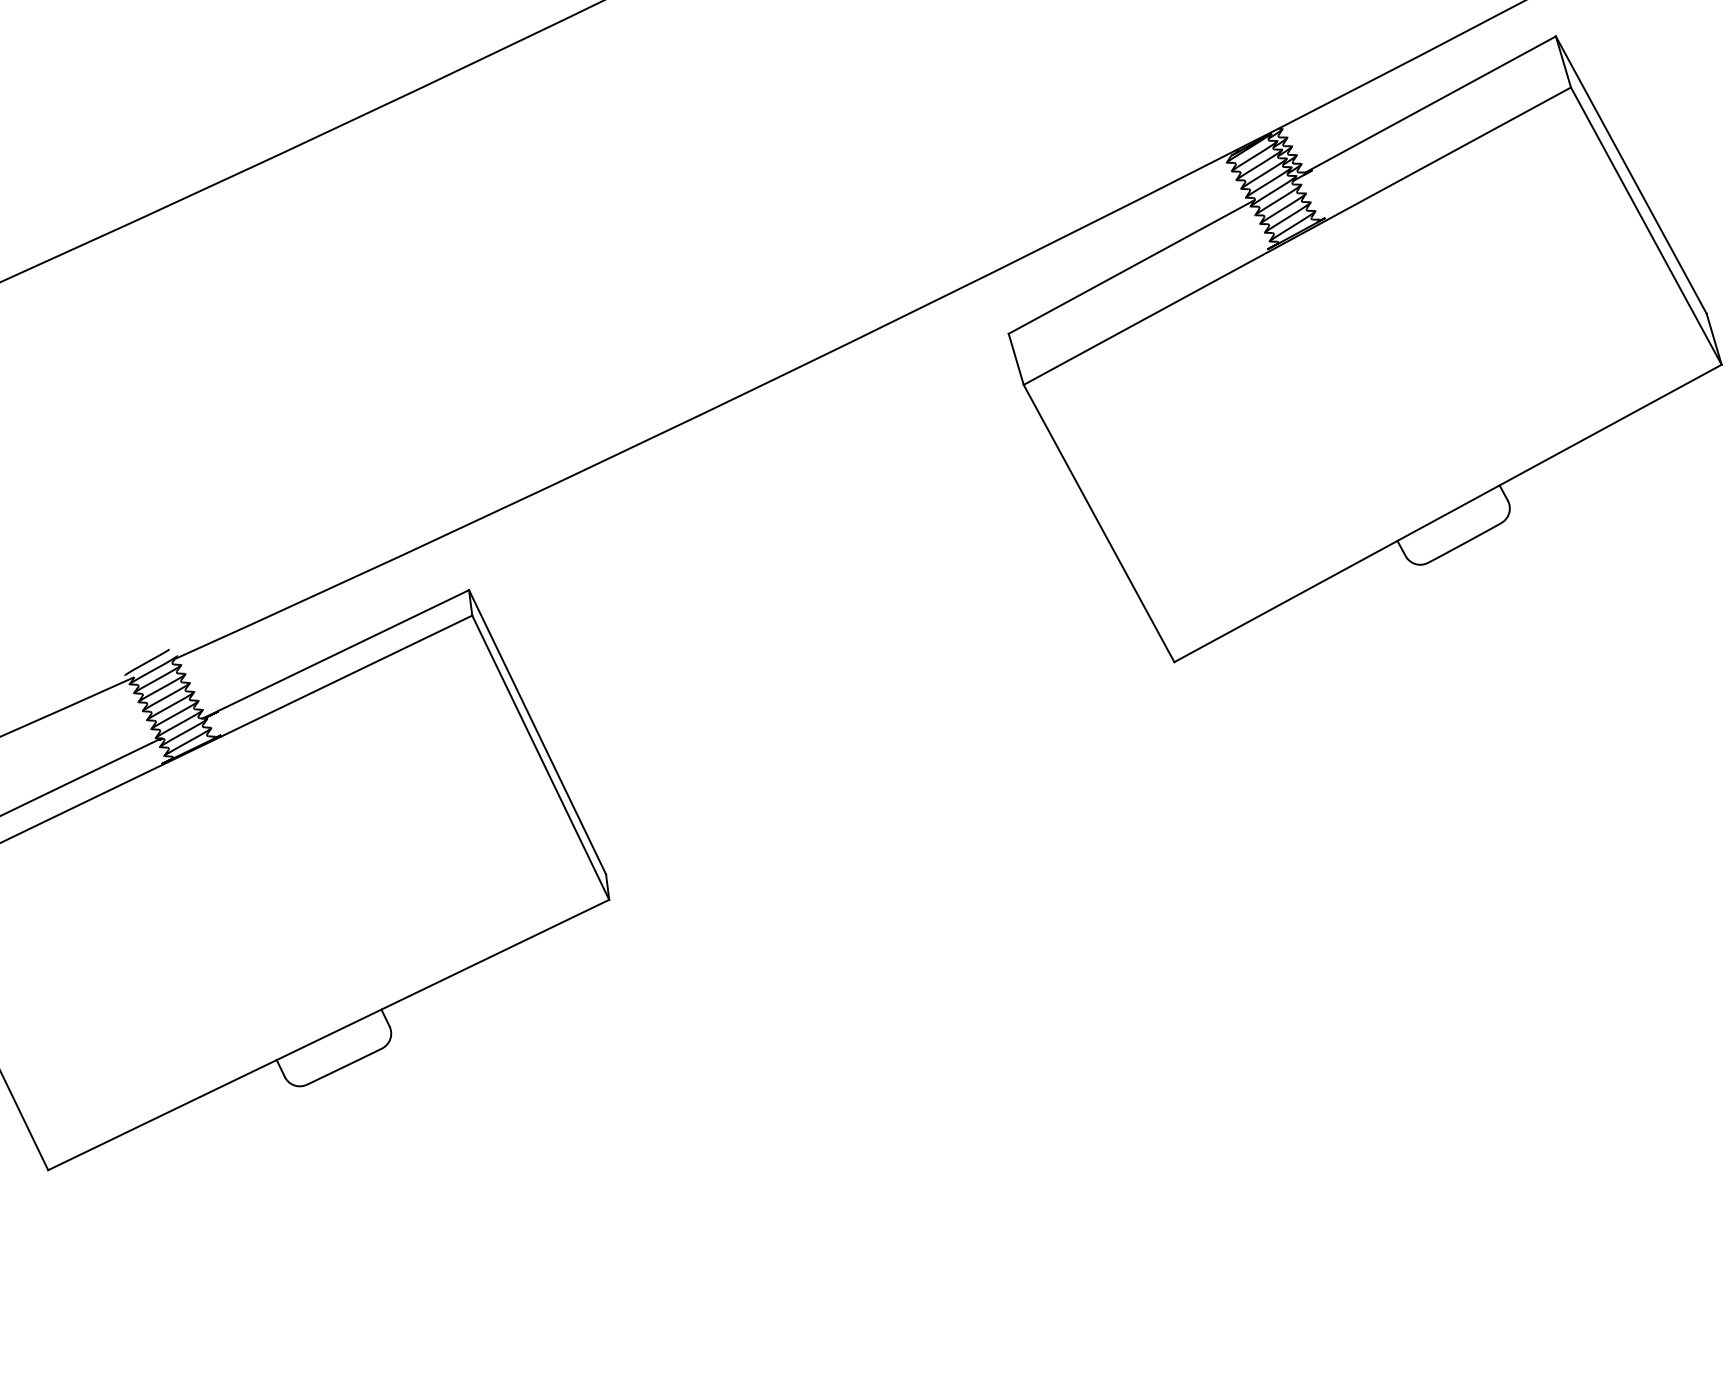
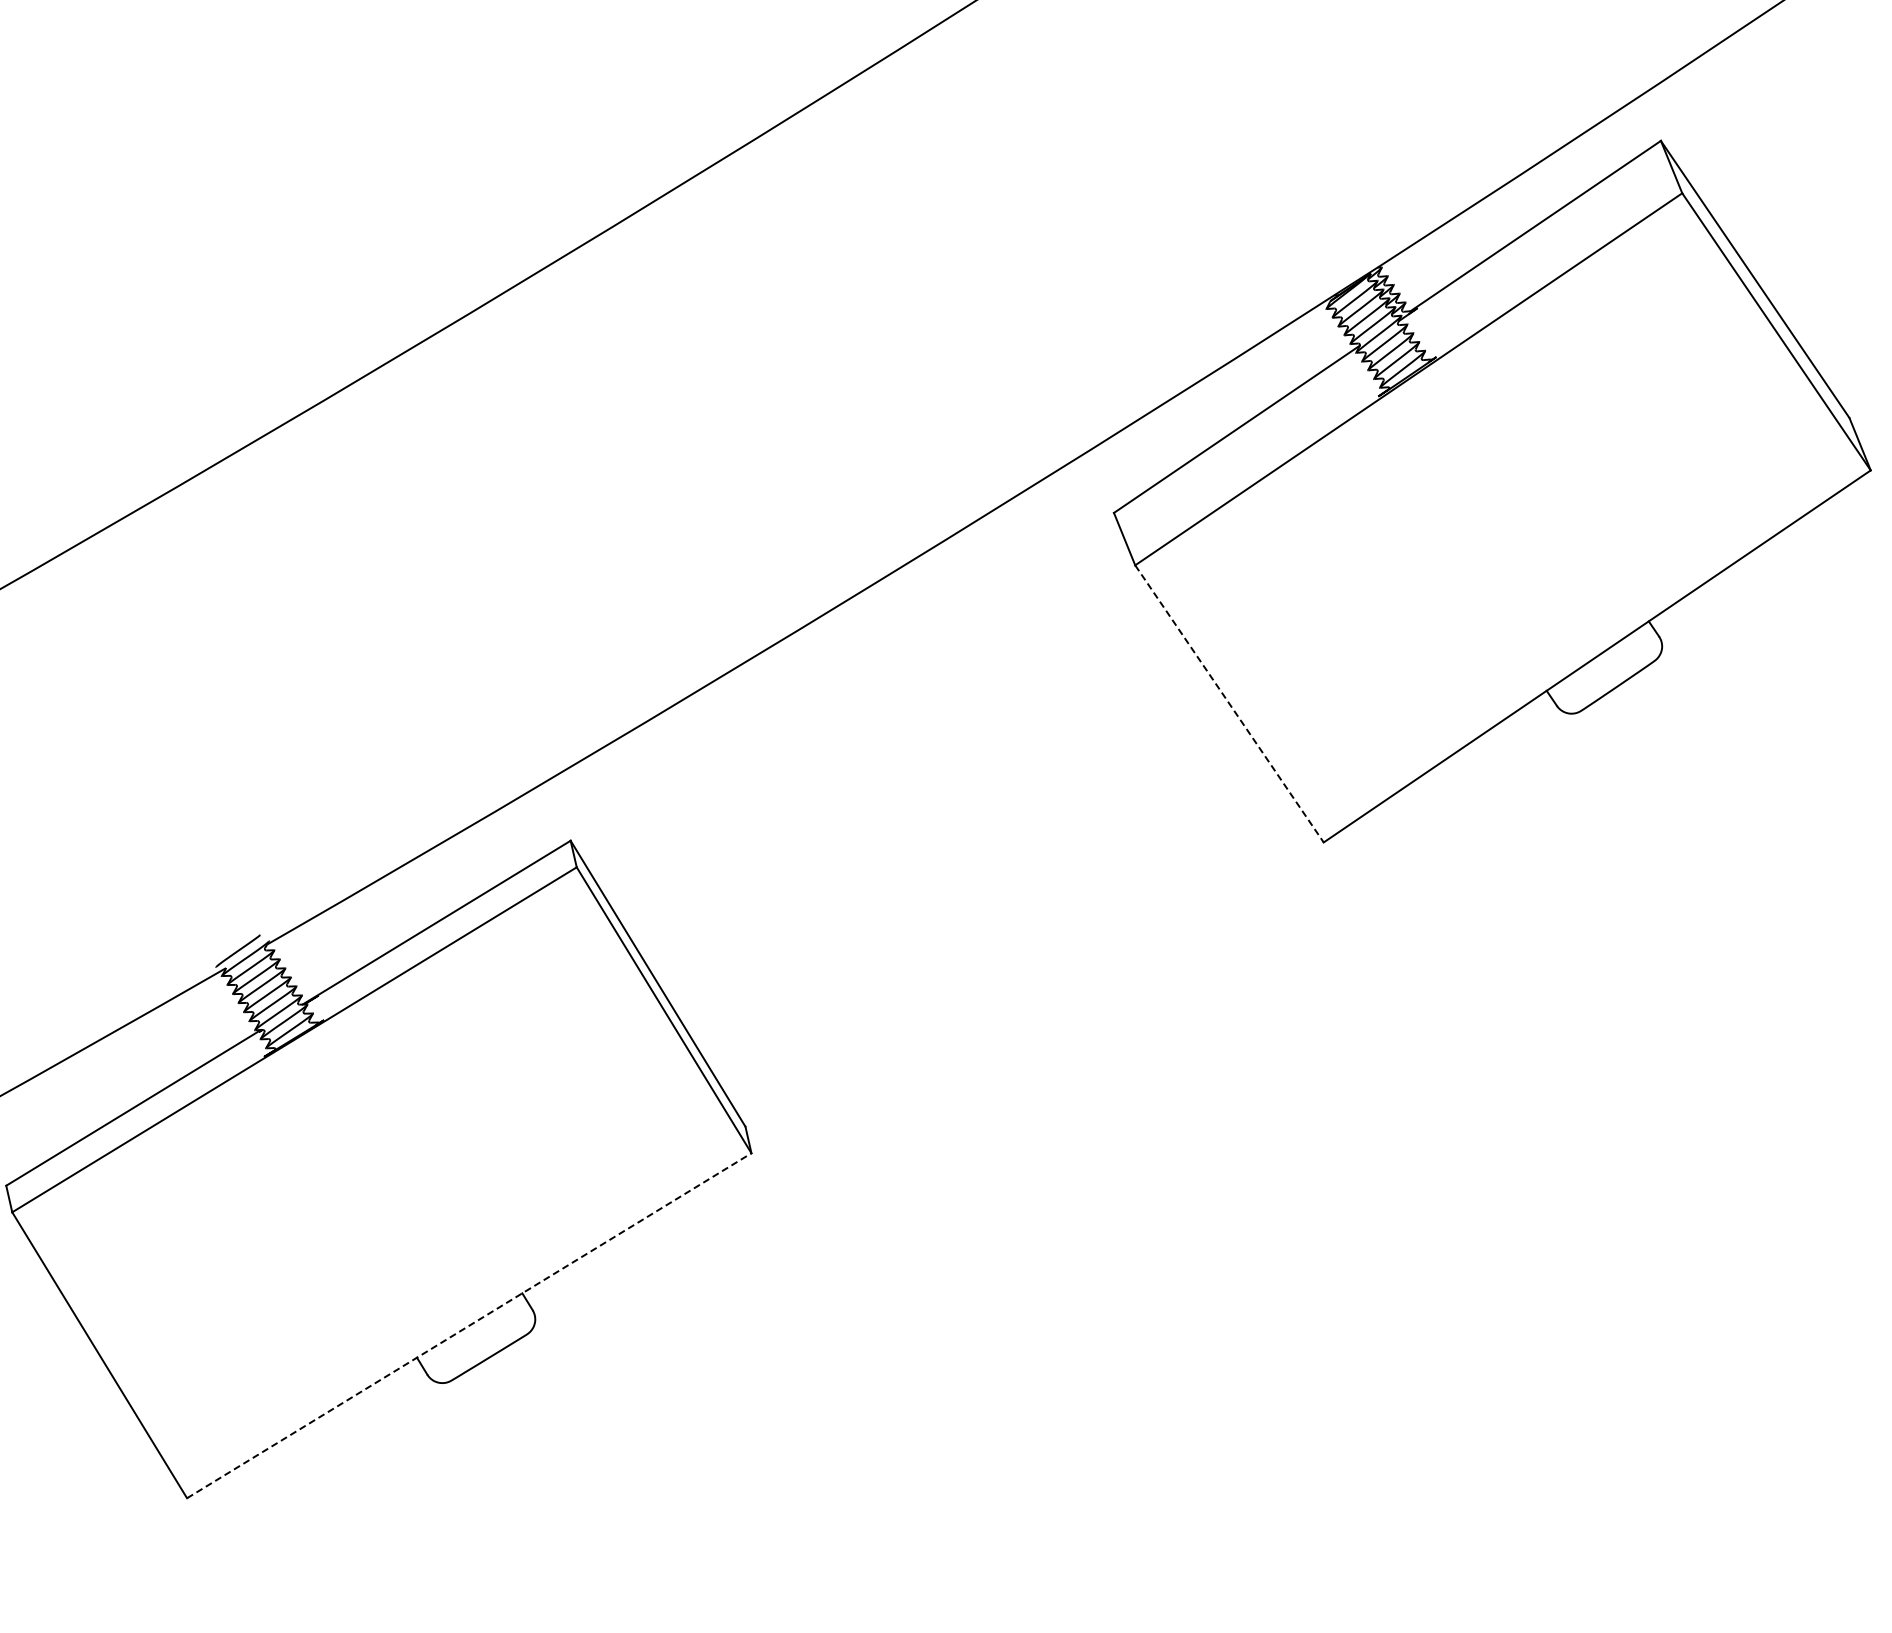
line: (1099, 523) -> (1229, 703), solid -> dashed
line: (328, 1034) -> (469, 1325), solid -> dashed

